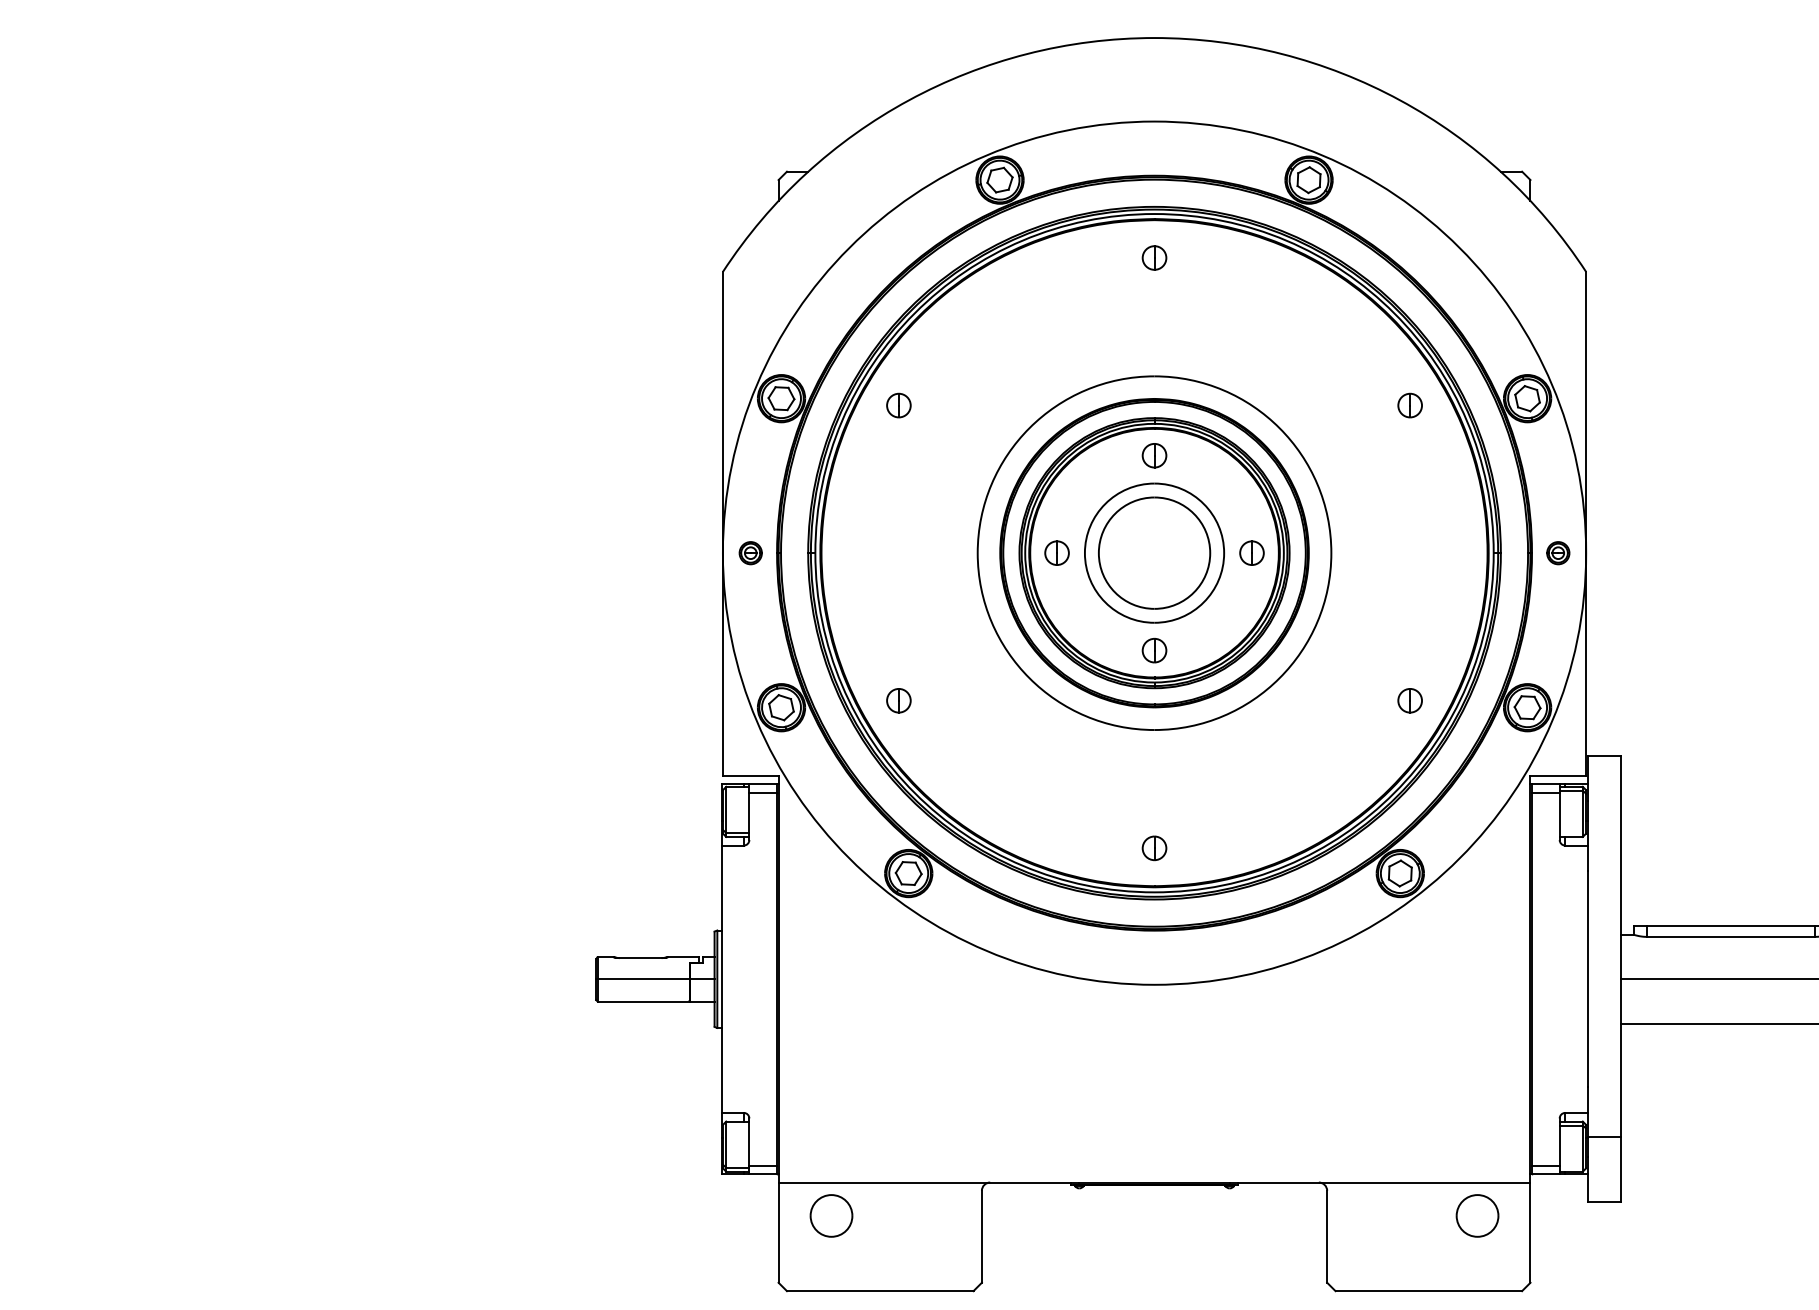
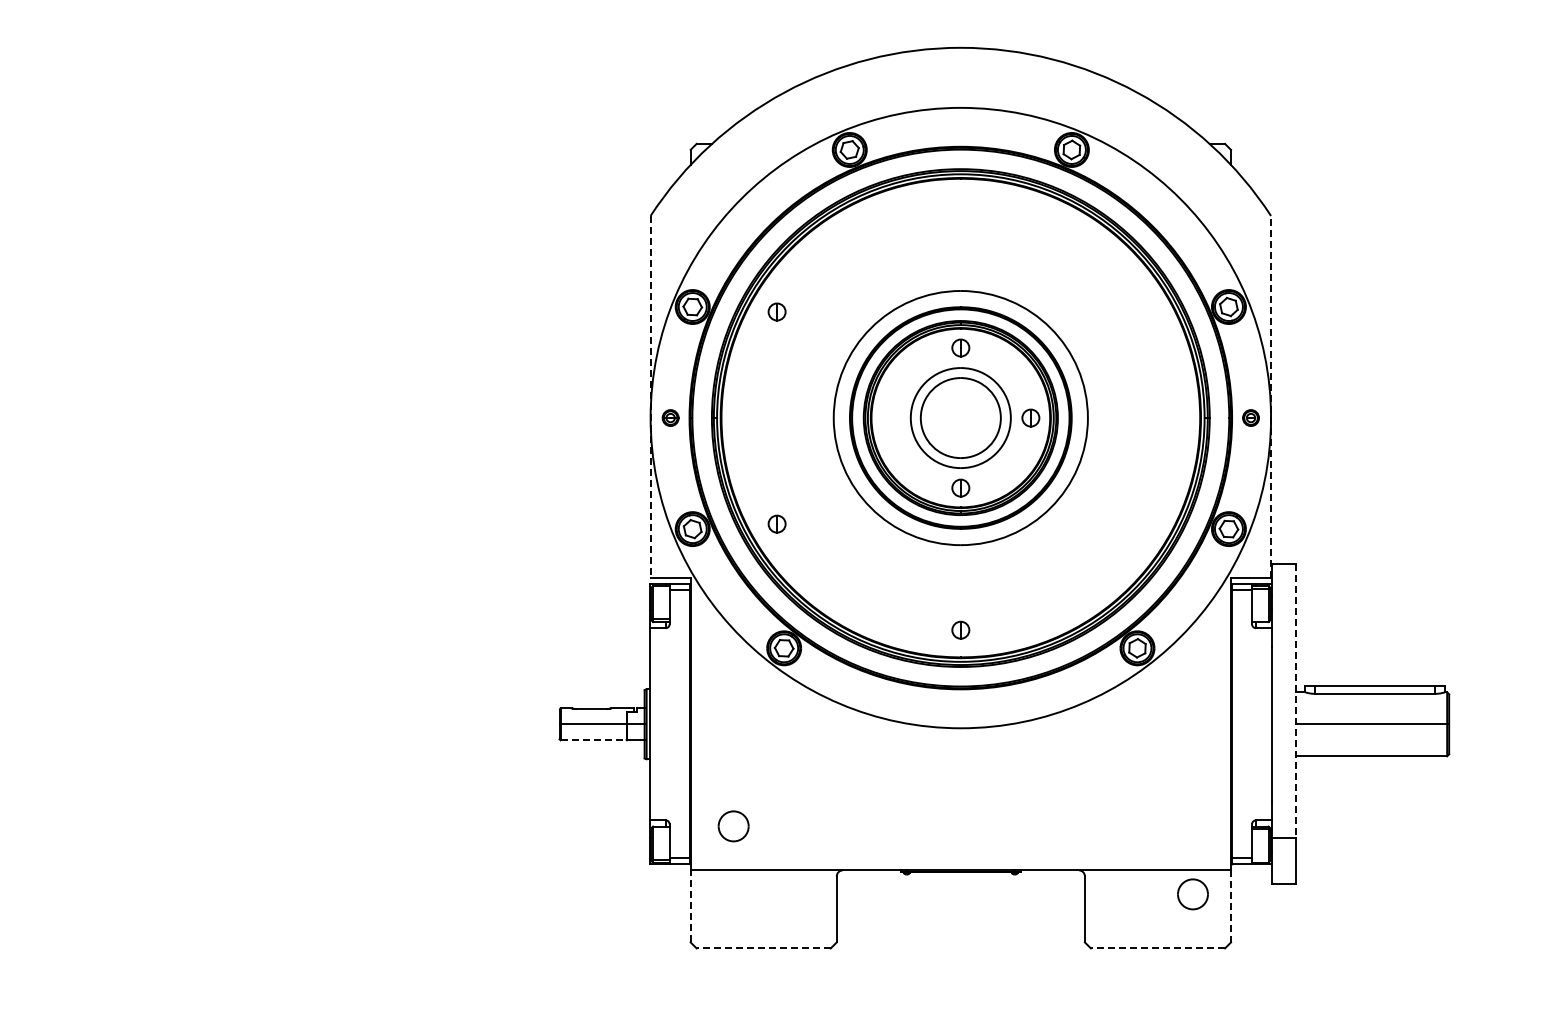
part: (1154, 257) -> (960, 205), removed
part: (1410, 404) -> (1144, 311), removed
line: (1586, 523) -> (1271, 396), solid -> dashed
line: (722, 524) -> (650, 397), solid -> dashed
part: (1056, 552) -> (890, 417), removed
part: (1410, 699) -> (1144, 523), removed
line: (1621, 946) -> (1296, 700), solid -> dashed
line: (644, 1001) -> (594, 740), solid -> dashed
part: (831, 1216) -> (733, 826), moved
line: (778, 1231) -> (690, 905), solid -> dashed
line: (1531, 1232) -> (1231, 906), solid -> dashed
line: (879, 1291) -> (763, 948), solid -> dashed
line: (1428, 1291) -> (1157, 948), solid -> dashed

